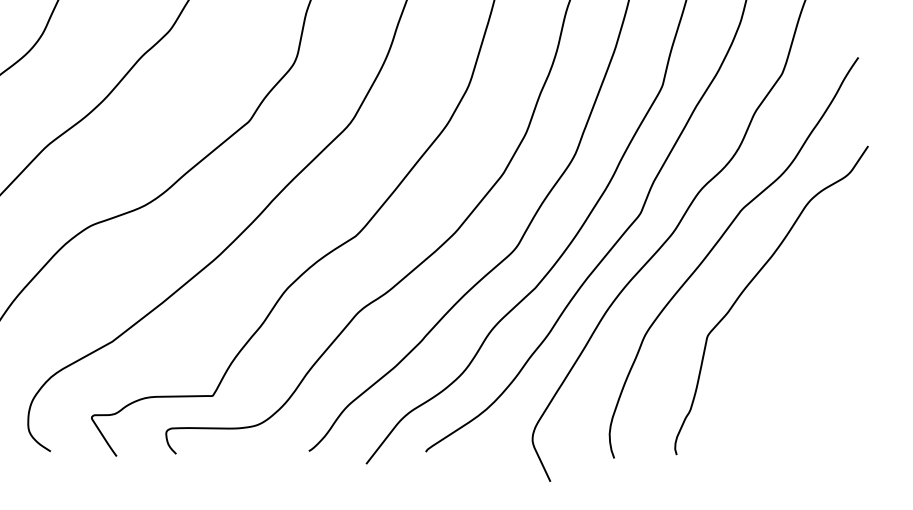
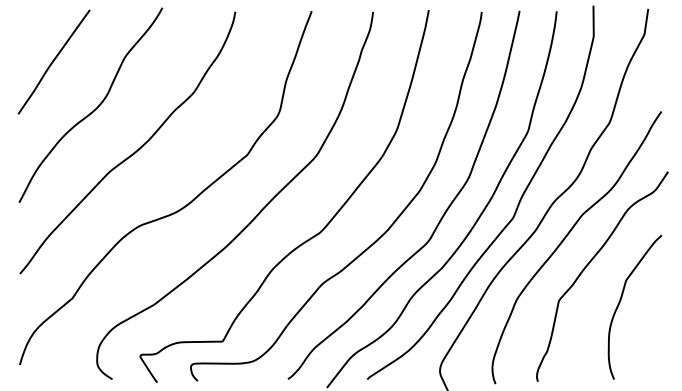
curve: (799, 335) -> (621, 300), added

